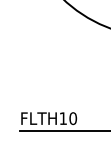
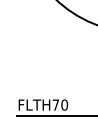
text: (62, 117) -> (55, 104), FLTH10 -> FLTH70

